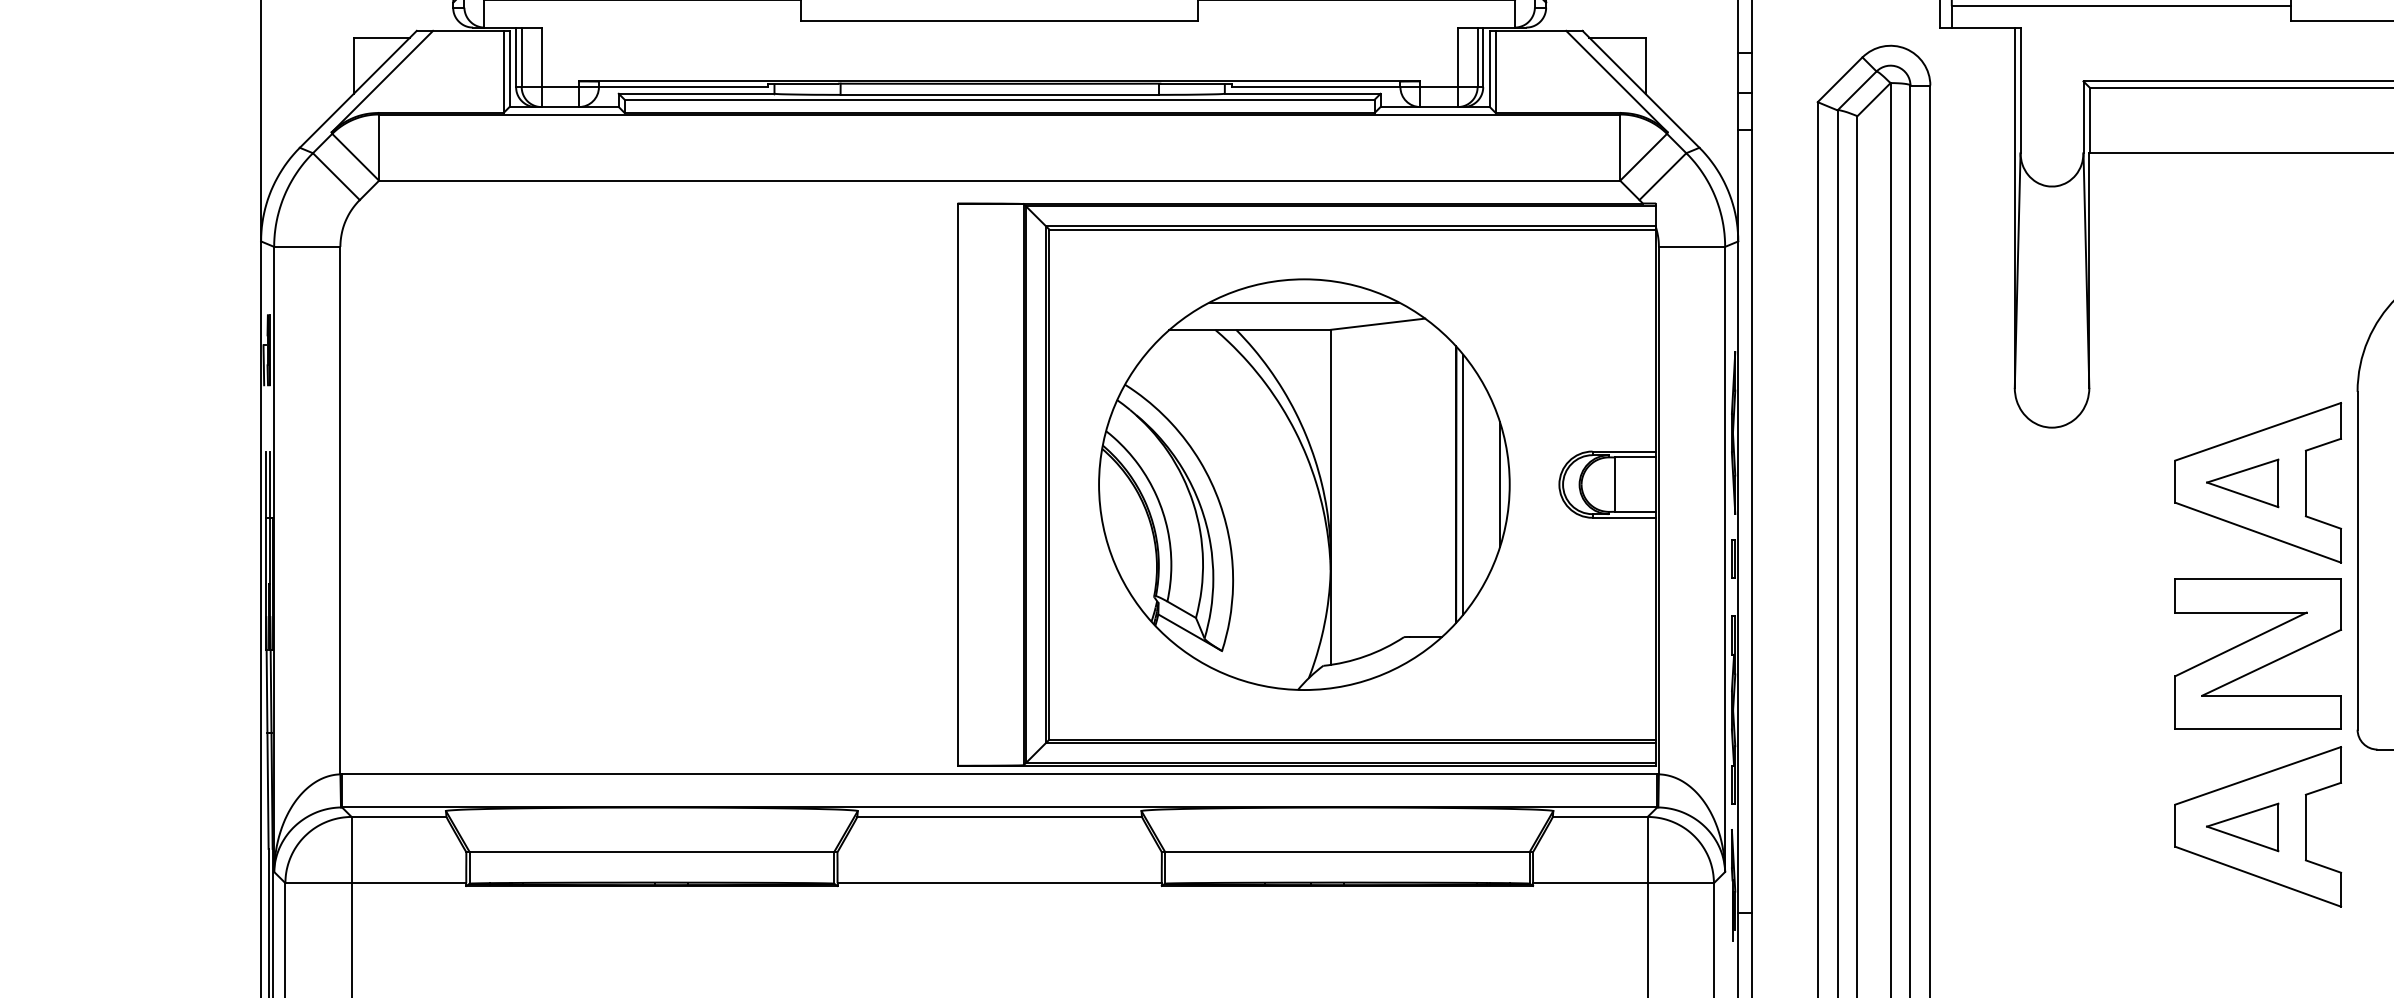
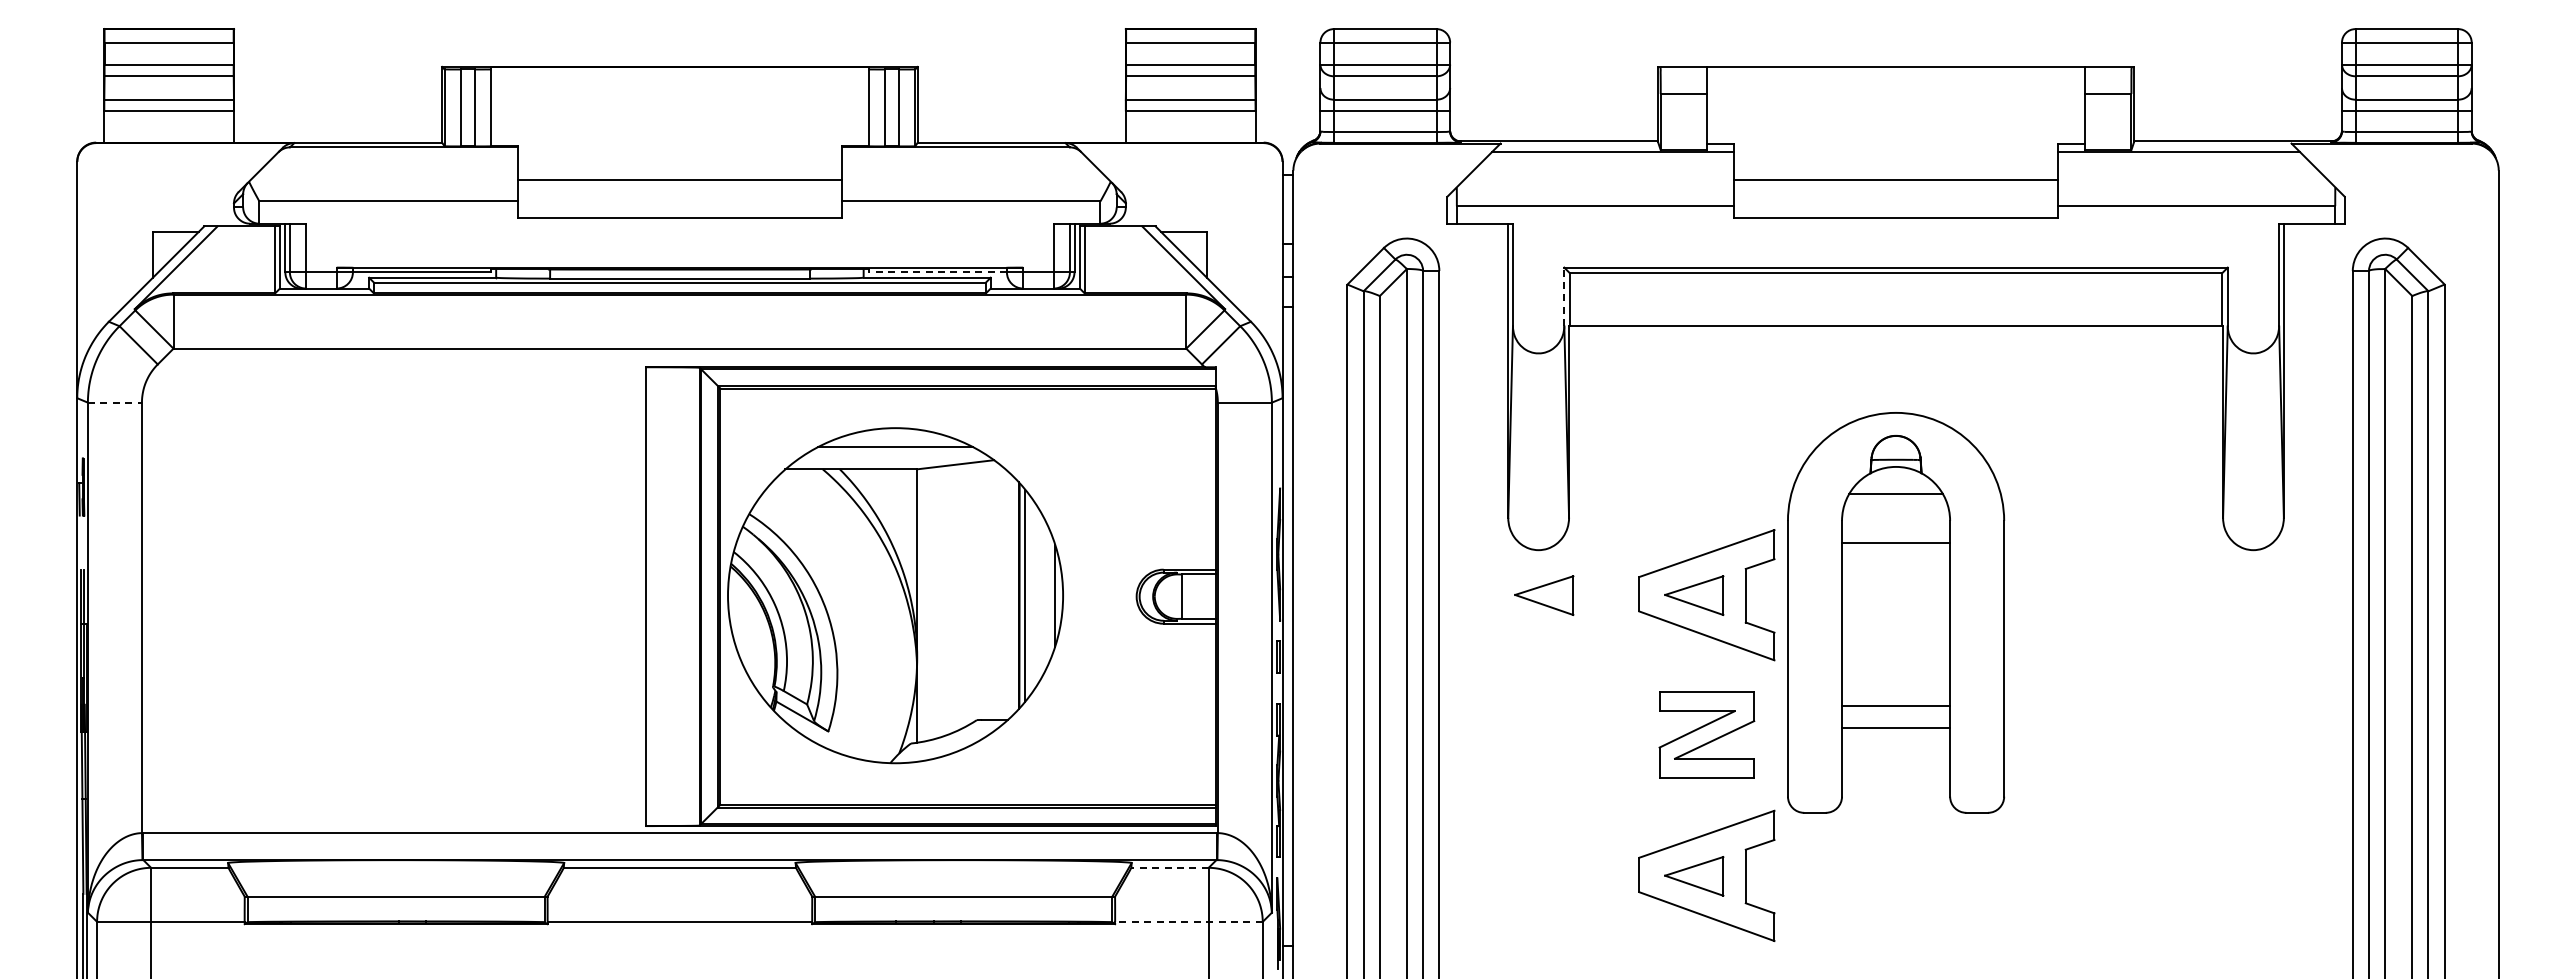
line: (1316, 87) -> (938, 272), solid -> dashed
line: (2083, 116) -> (1564, 296), solid -> dashed
line: (307, 246) -> (115, 402), solid -> dashed
part: (2059, 483) -> (1544, 595), added
part: (1304, 484) -> (895, 595), moved
part: (2257, 653) -> (1706, 734), size x0.7
line: (1600, 816) -> (1170, 867), solid -> dashed
line: (1622, 882) -> (1188, 921), solid -> dashed

